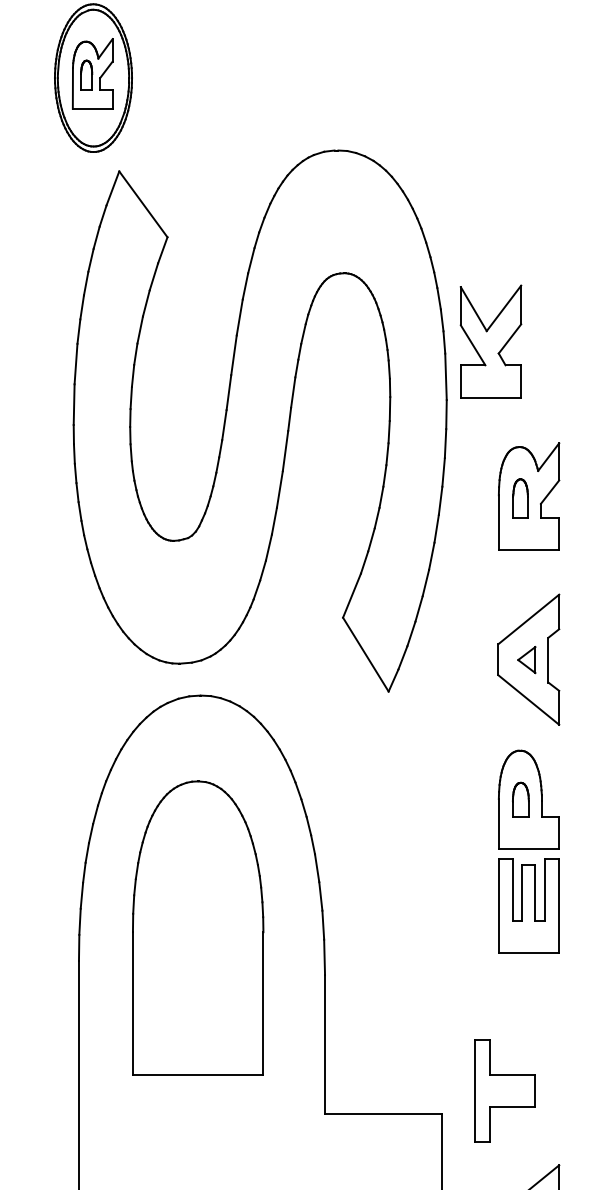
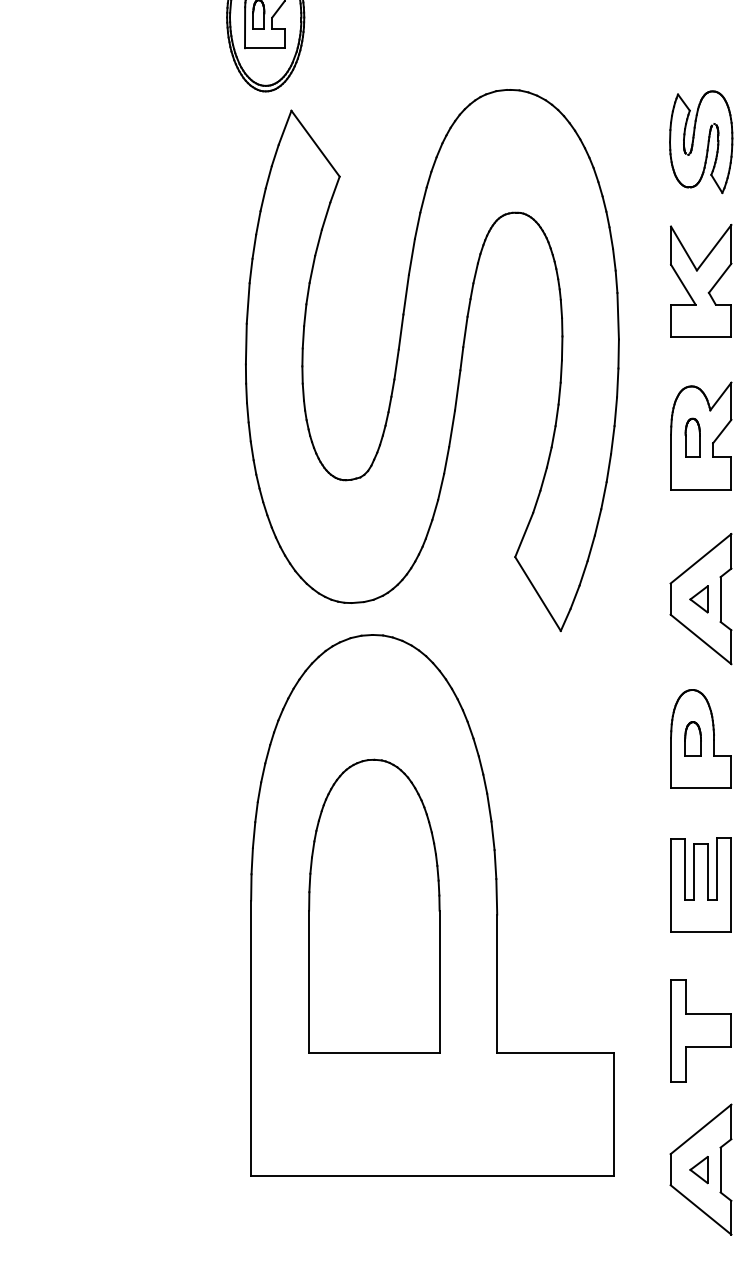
part: (529, 203) -> (701, 142), added
part: (491, 341) -> (701, 280), moved
part: (528, 905) -> (700, 884), moved
part: (198, 927) -> (374, 905), moved
part: (504, 1091) -> (700, 1030), moved

